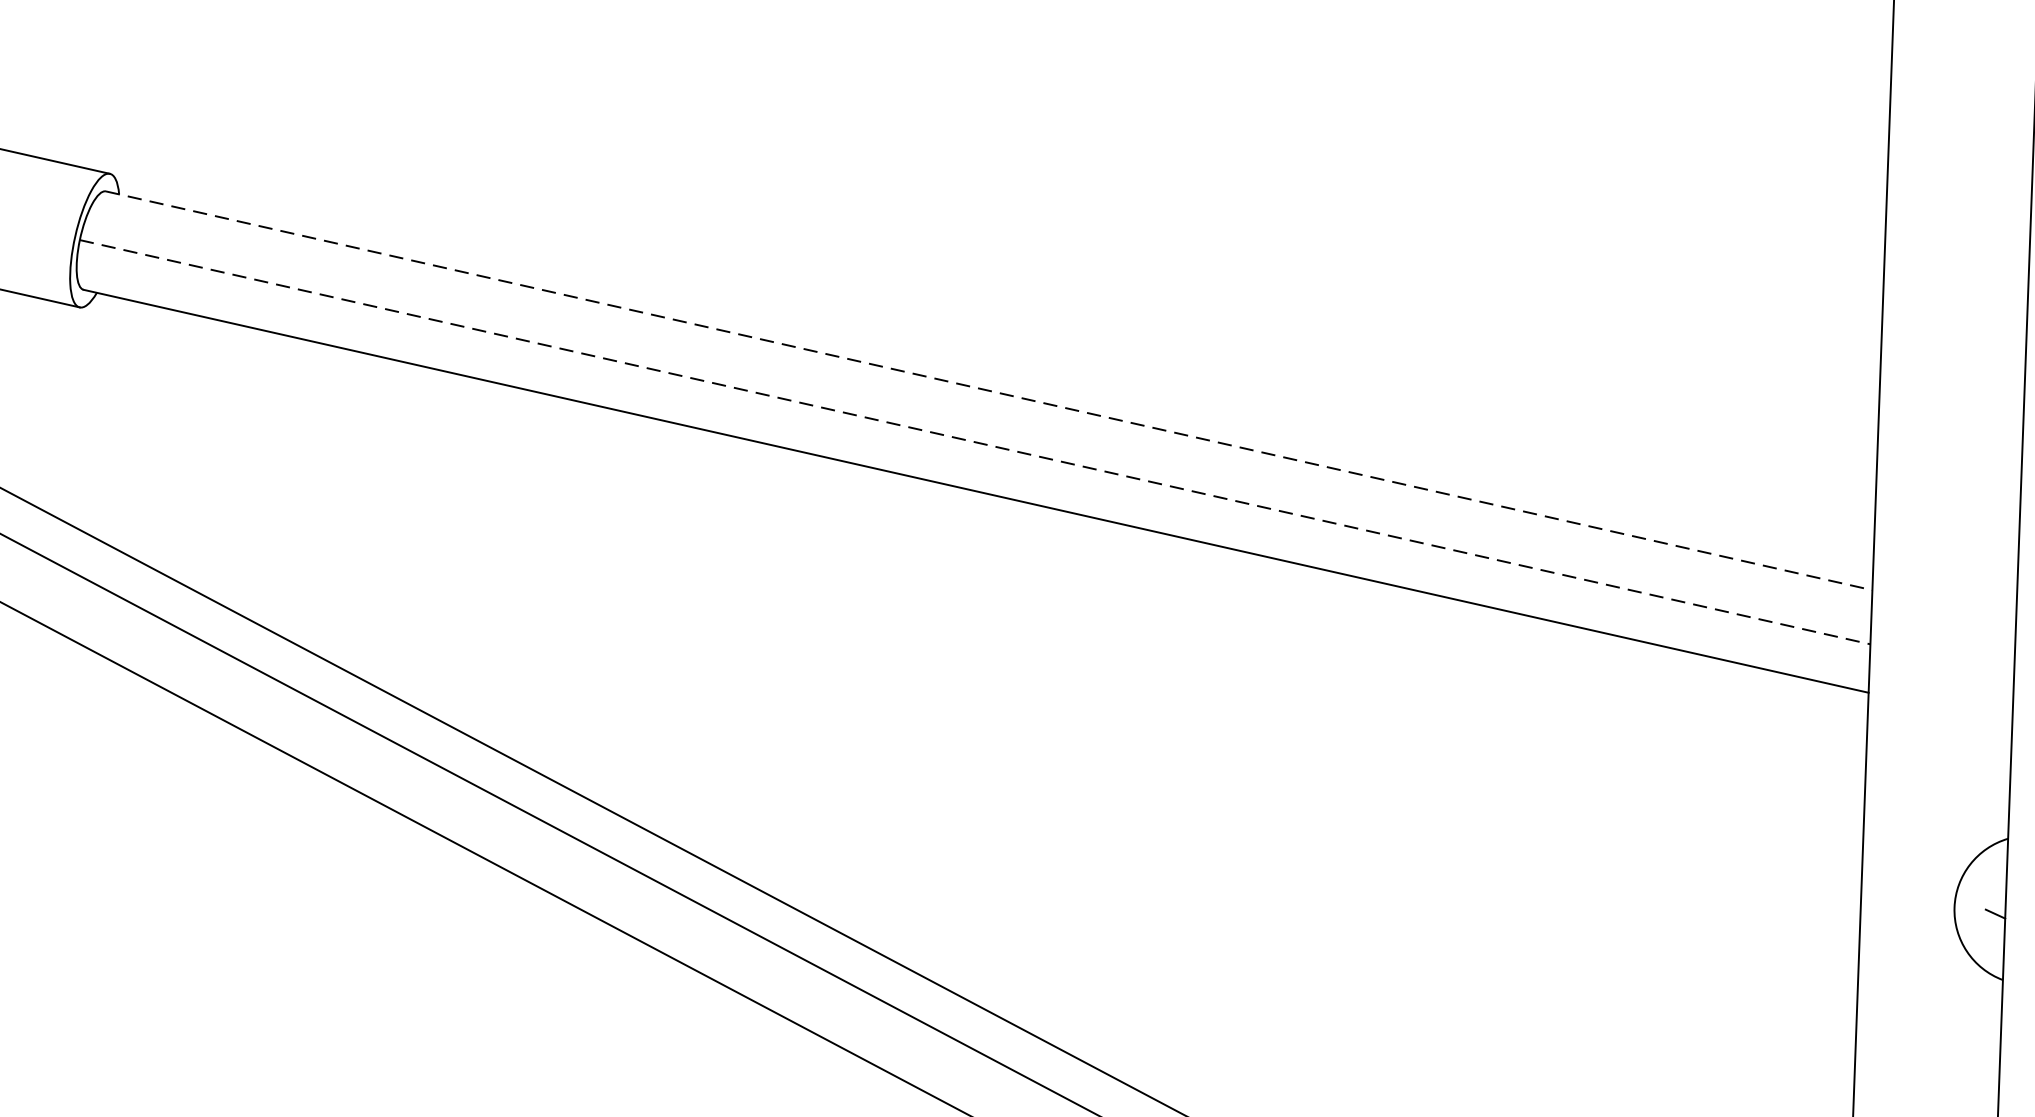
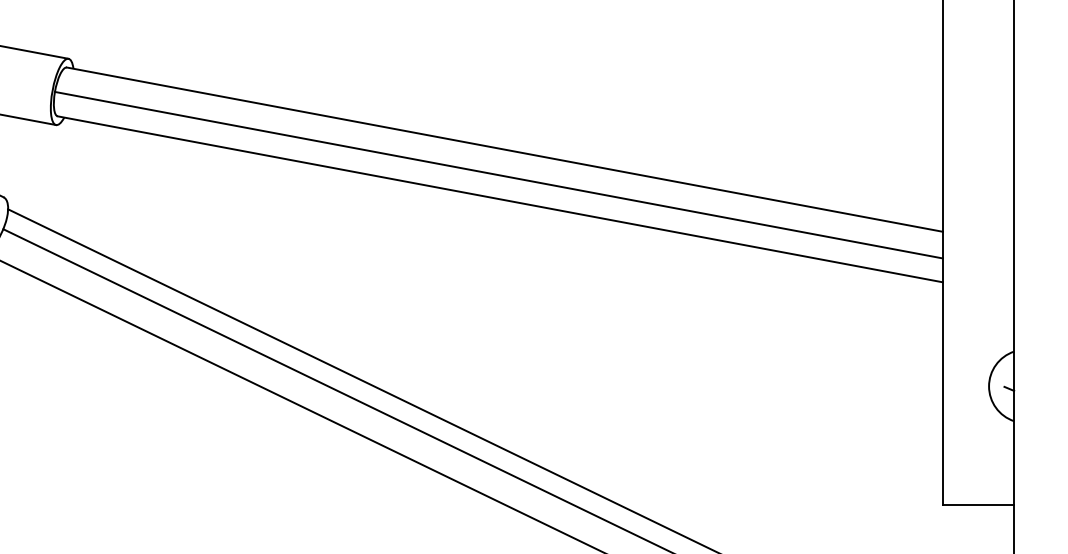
line: (988, 390) -> (504, 149), dashed -> solid
line: (974, 442) -> (498, 175), dashed -> solid

